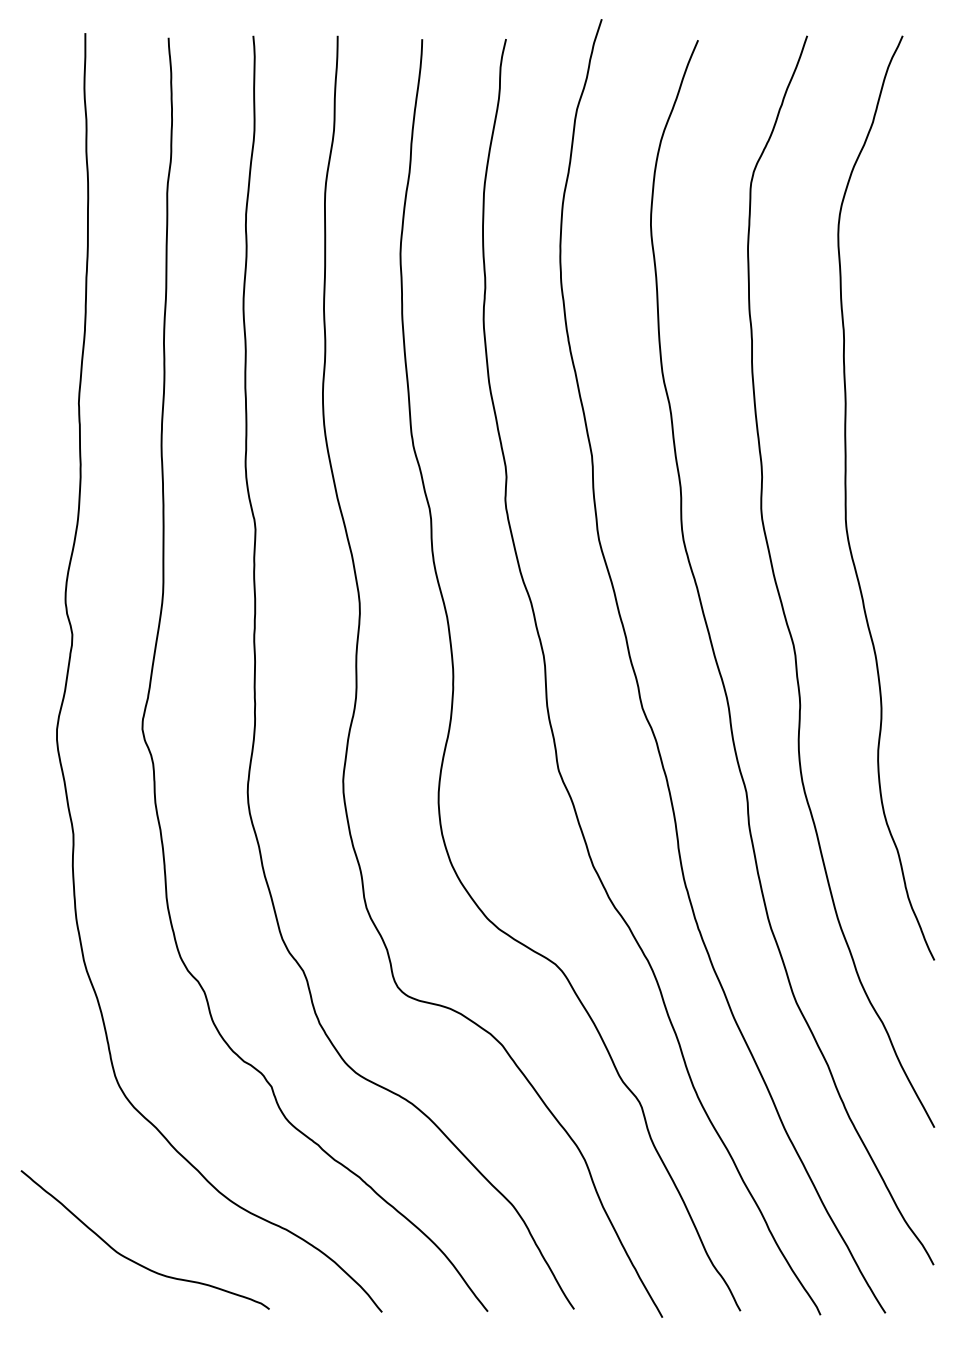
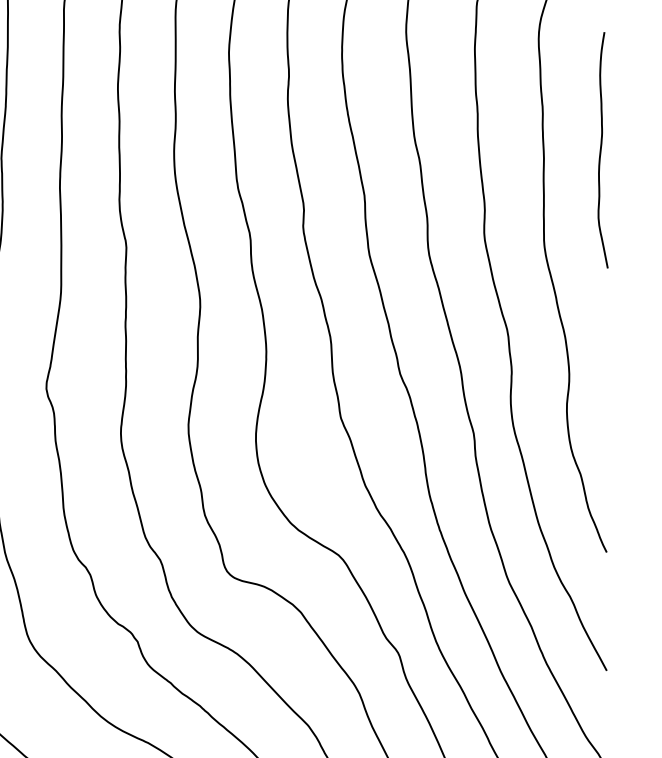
curve: (926, 391) -> (601, 149), added

